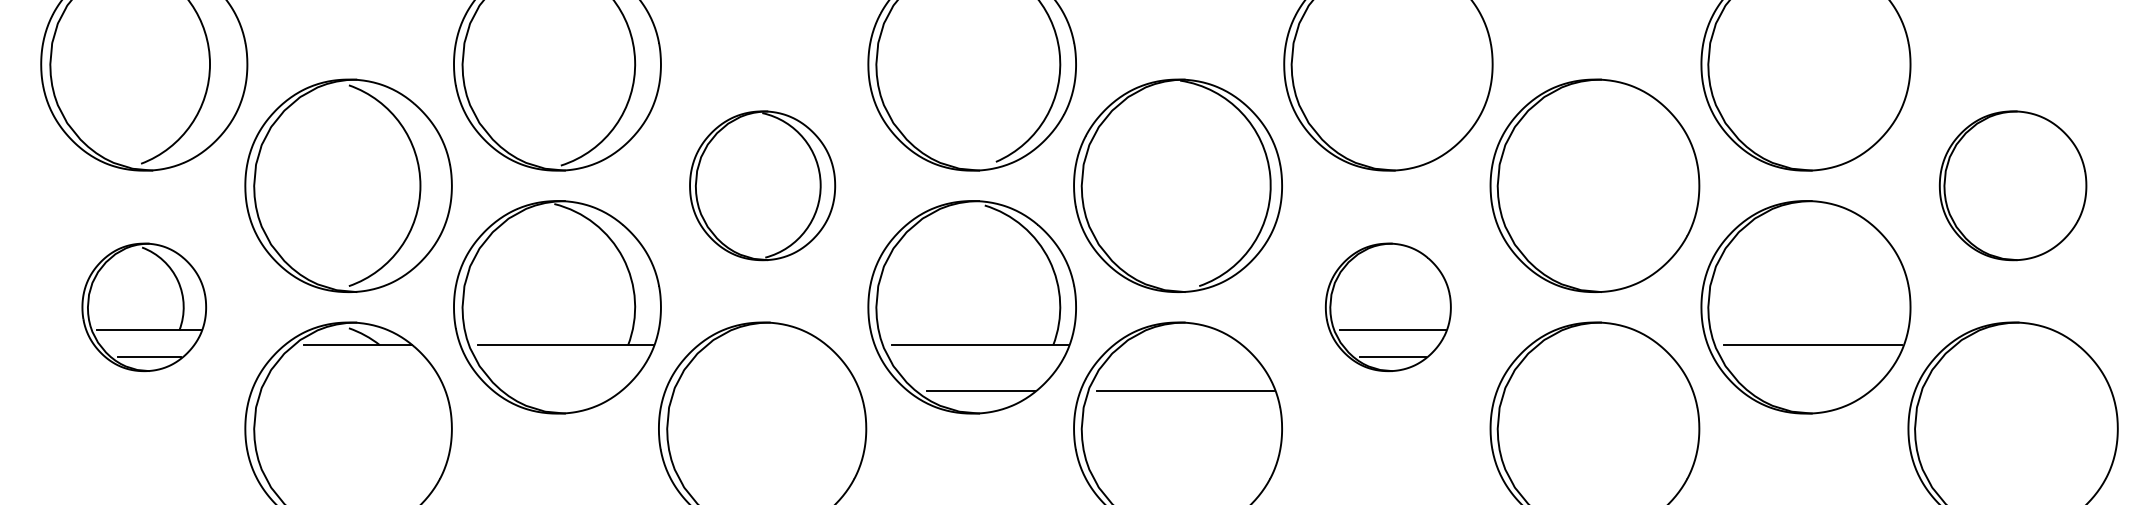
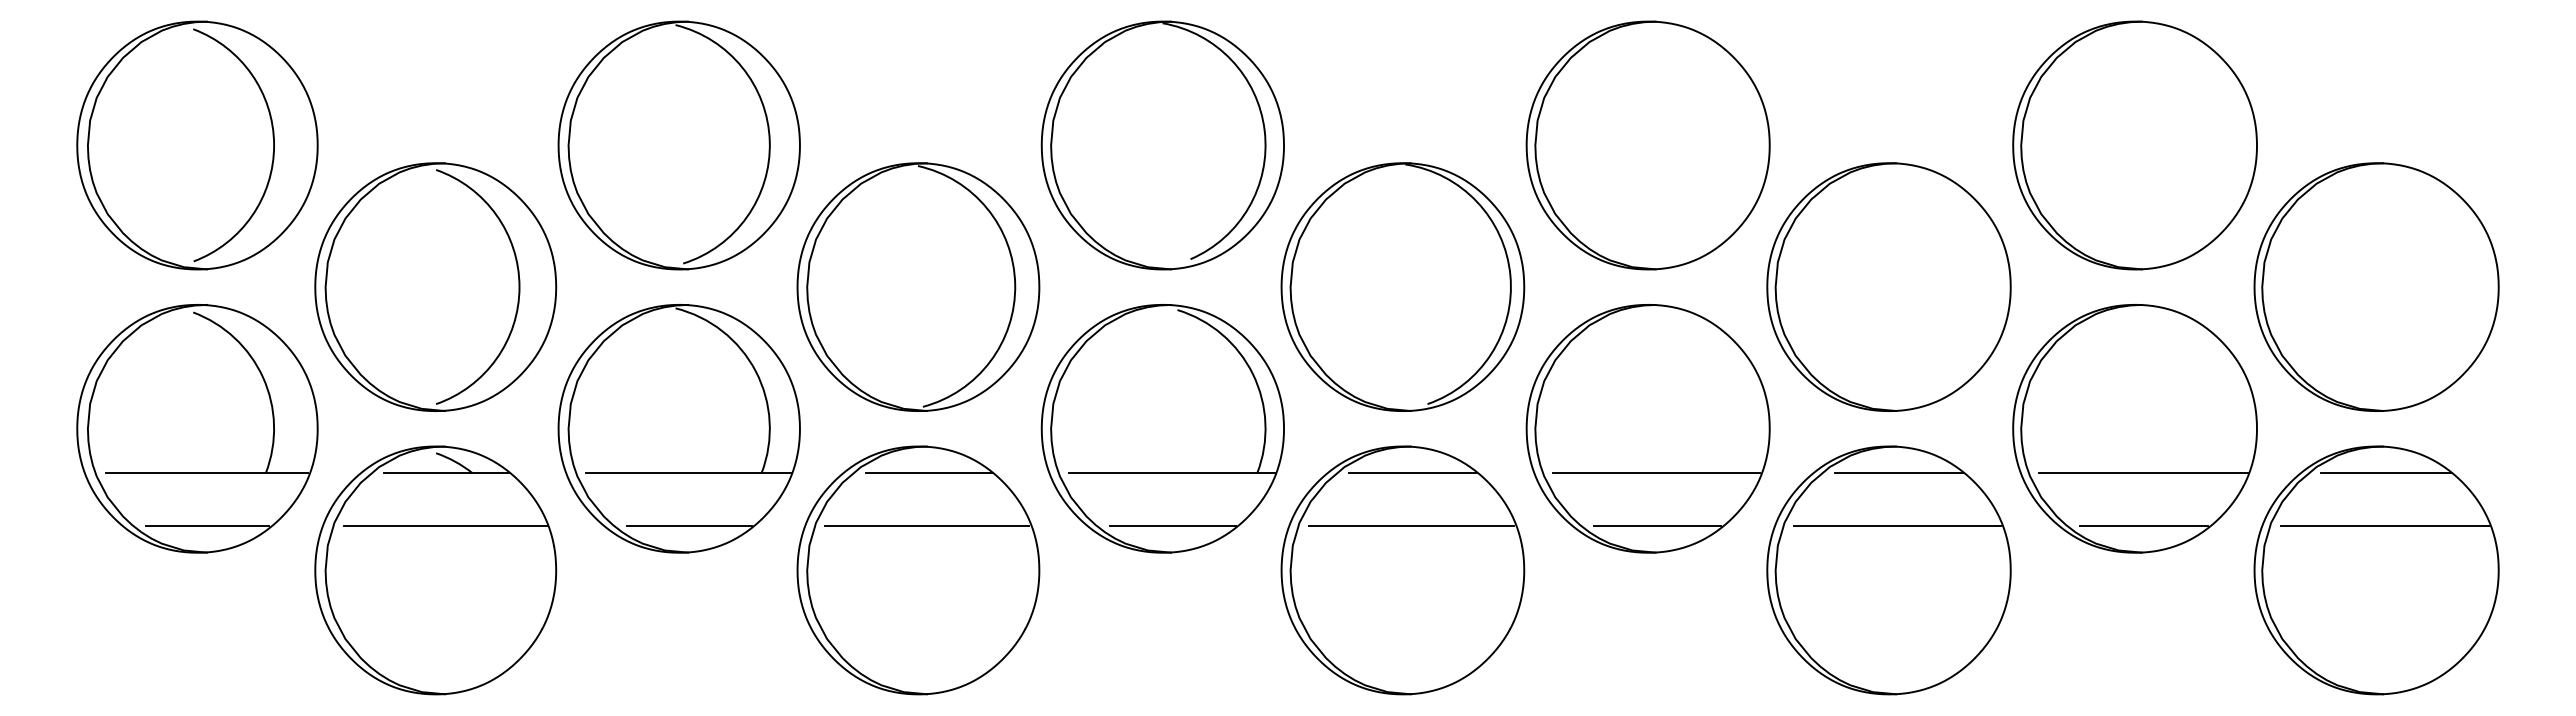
part: (762, 185) -> (918, 286), size x1.43
part: (2013, 185) -> (2376, 286), size x1.43
part: (144, 307) -> (197, 428), size x1.67
part: (1387, 307) -> (1647, 428), size x1.67
line: (771, 345) -> (928, 473), added
line: (1187, 345) -> (1413, 473), added
line: (1603, 345) -> (1898, 473), added
line: (2021, 345) -> (2386, 473), added
line: (356, 391) -> (444, 526), added
line: (565, 391) -> (688, 526), added
line: (770, 391) -> (927, 526), added
line: (1601, 391) -> (1896, 526), added
line: (1814, 391) -> (2144, 526), added
line: (2019, 391) -> (2384, 526), added

